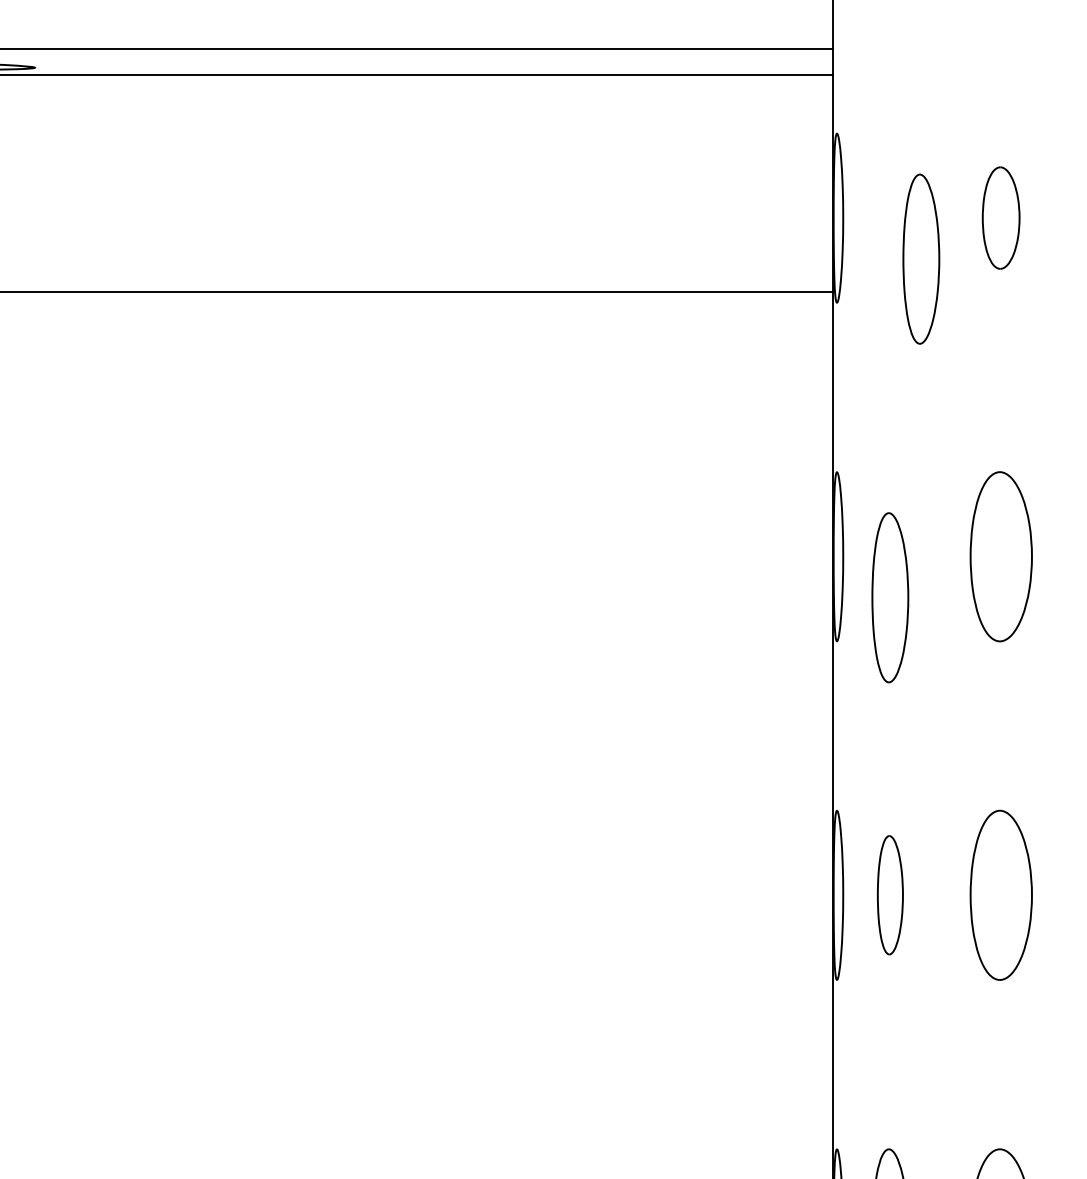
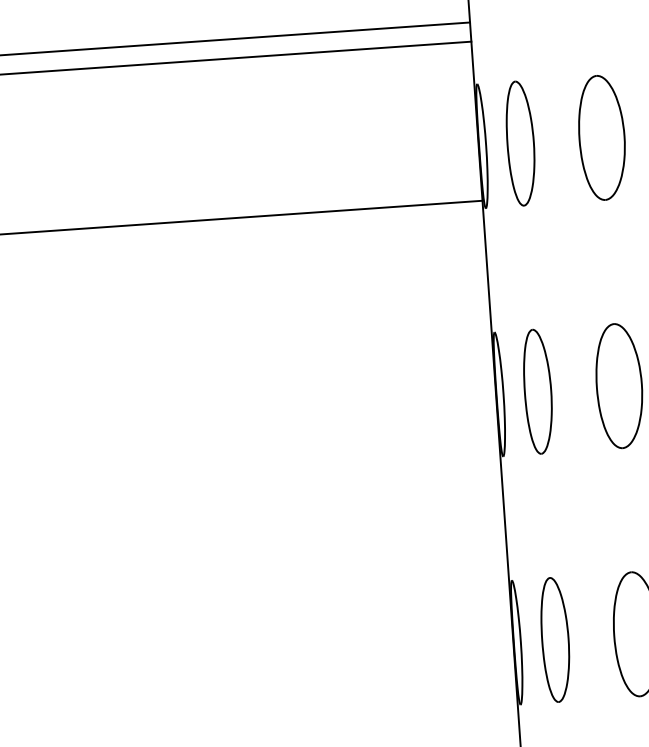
part: (1000, 217) -> (601, 137), size x1.67
part: (921, 258) -> (520, 143), moved
part: (890, 597) -> (538, 391), moved
part: (890, 894) -> (555, 639), size x1.43

